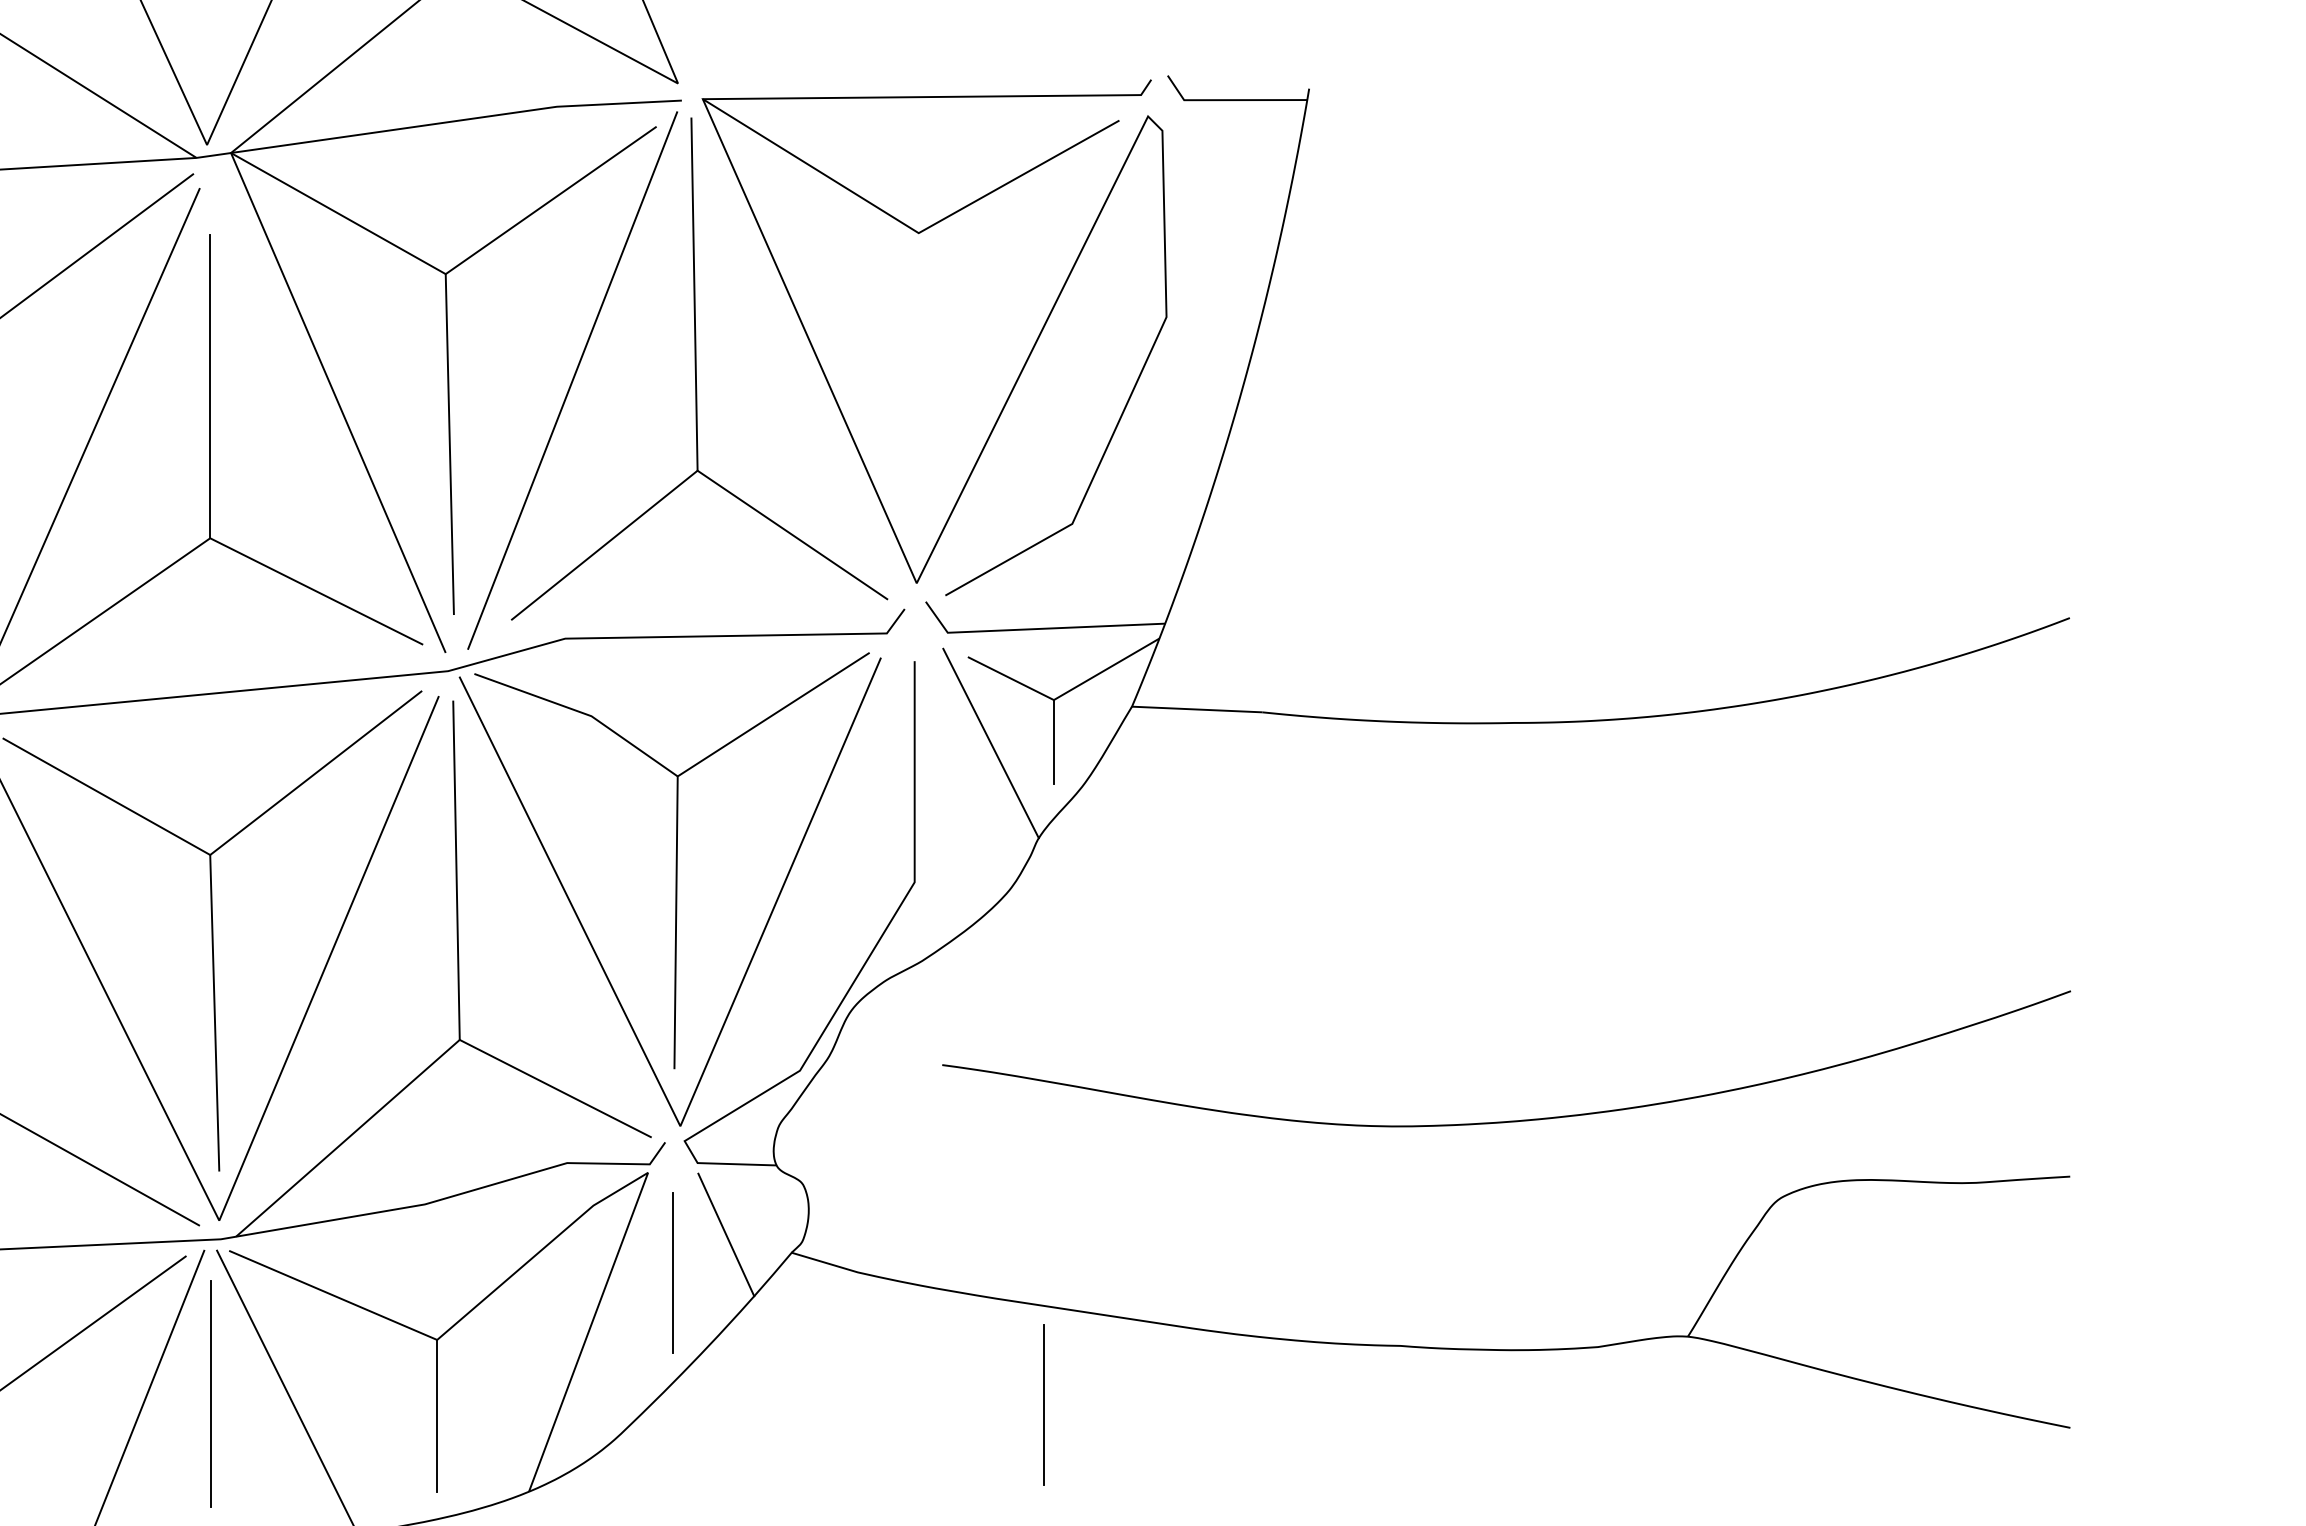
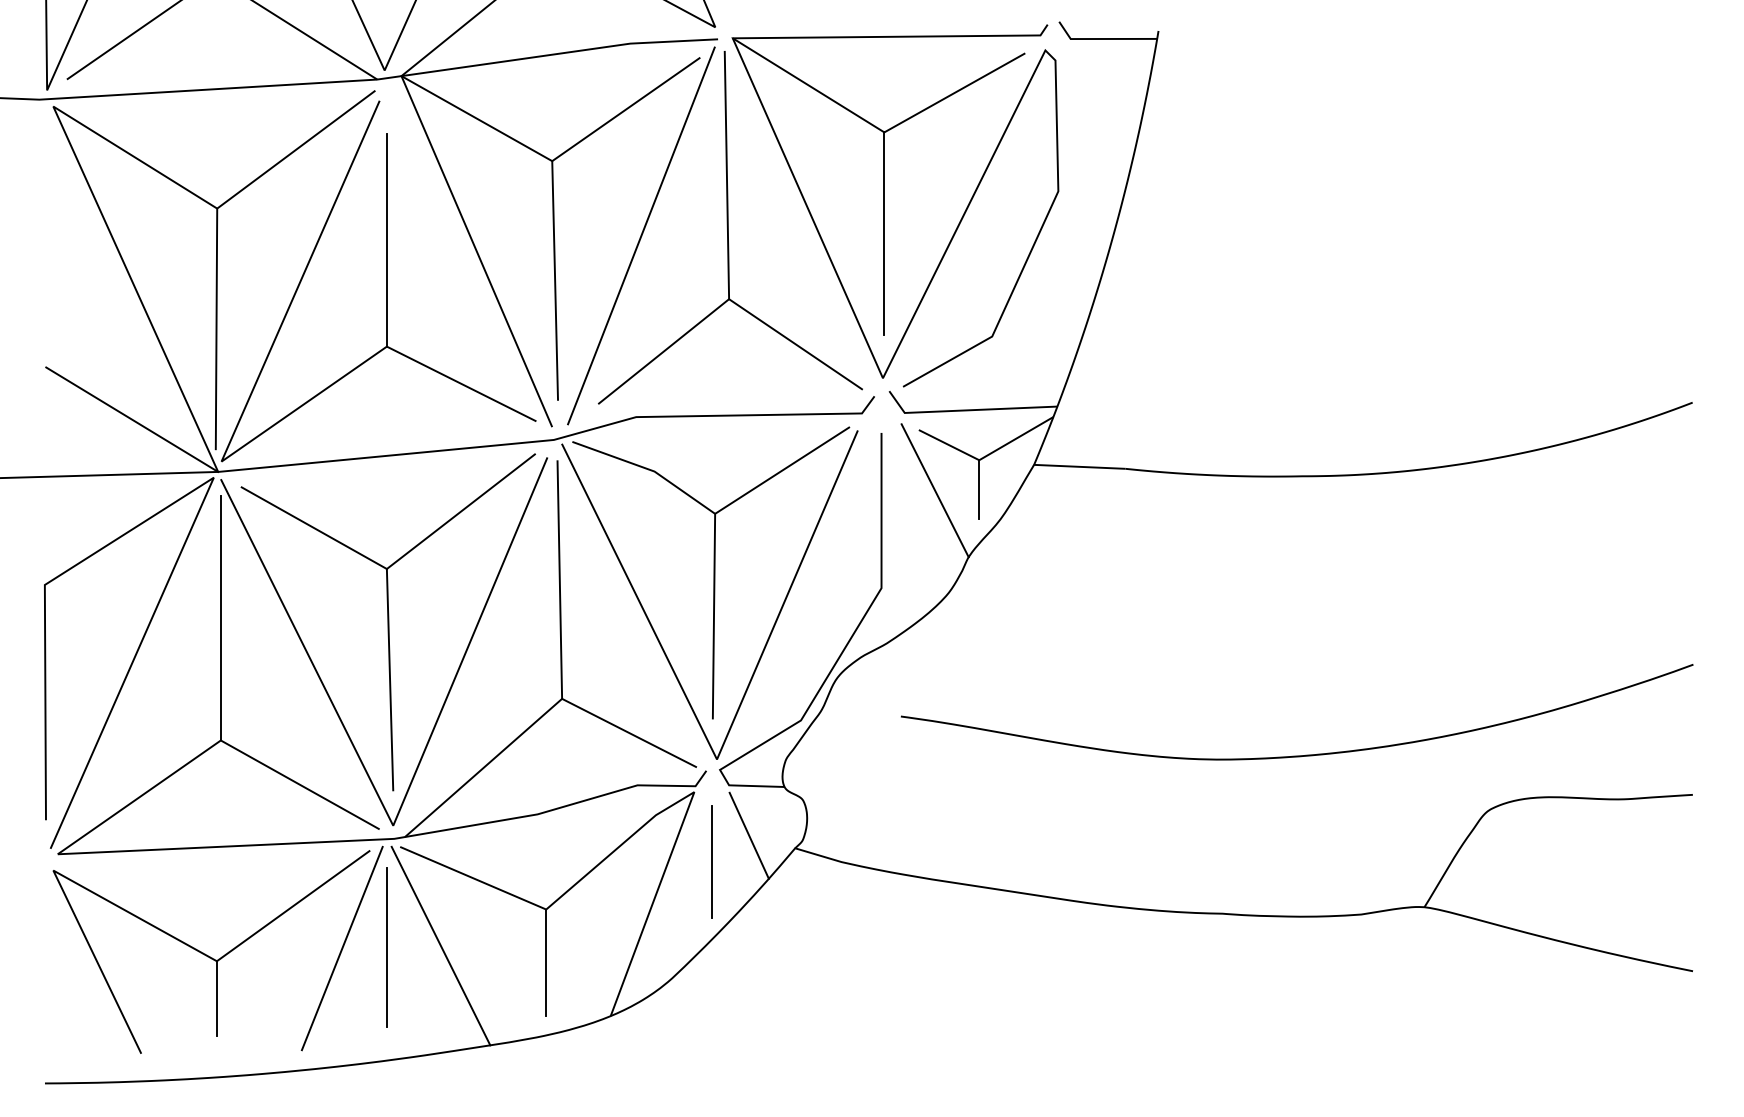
line: (918, 377) -> (884, 233), added
line: (1042, 1404) -> (971, 954), removed

